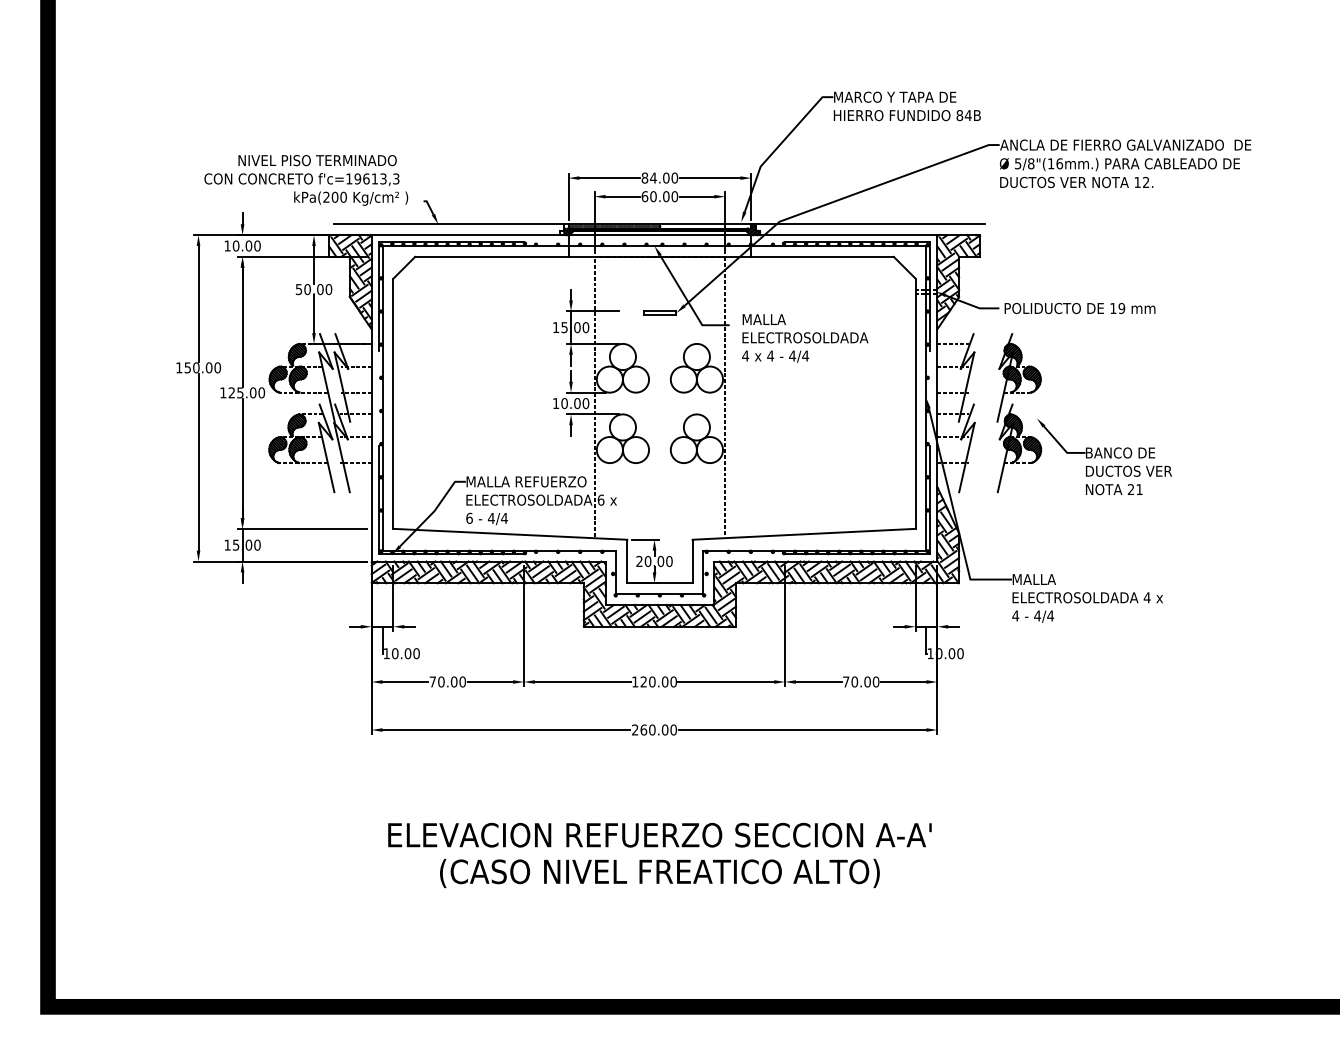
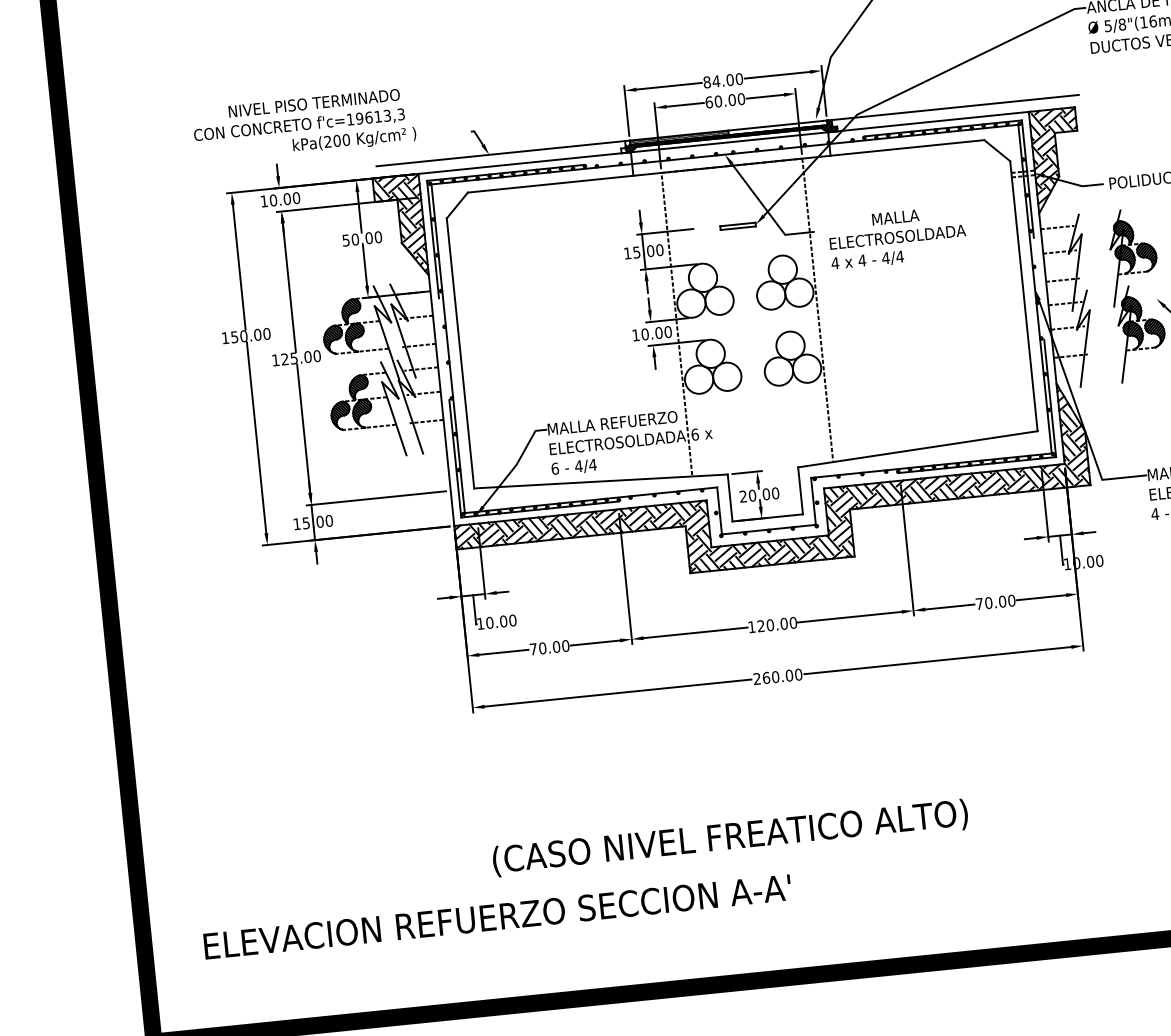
text: (306, 180) -> (304, 125), moved
text: (763, 319) -> (894, 217), moved
text: (659, 834) -> (497, 916), moved
text: (659, 873) -> (730, 838), moved

